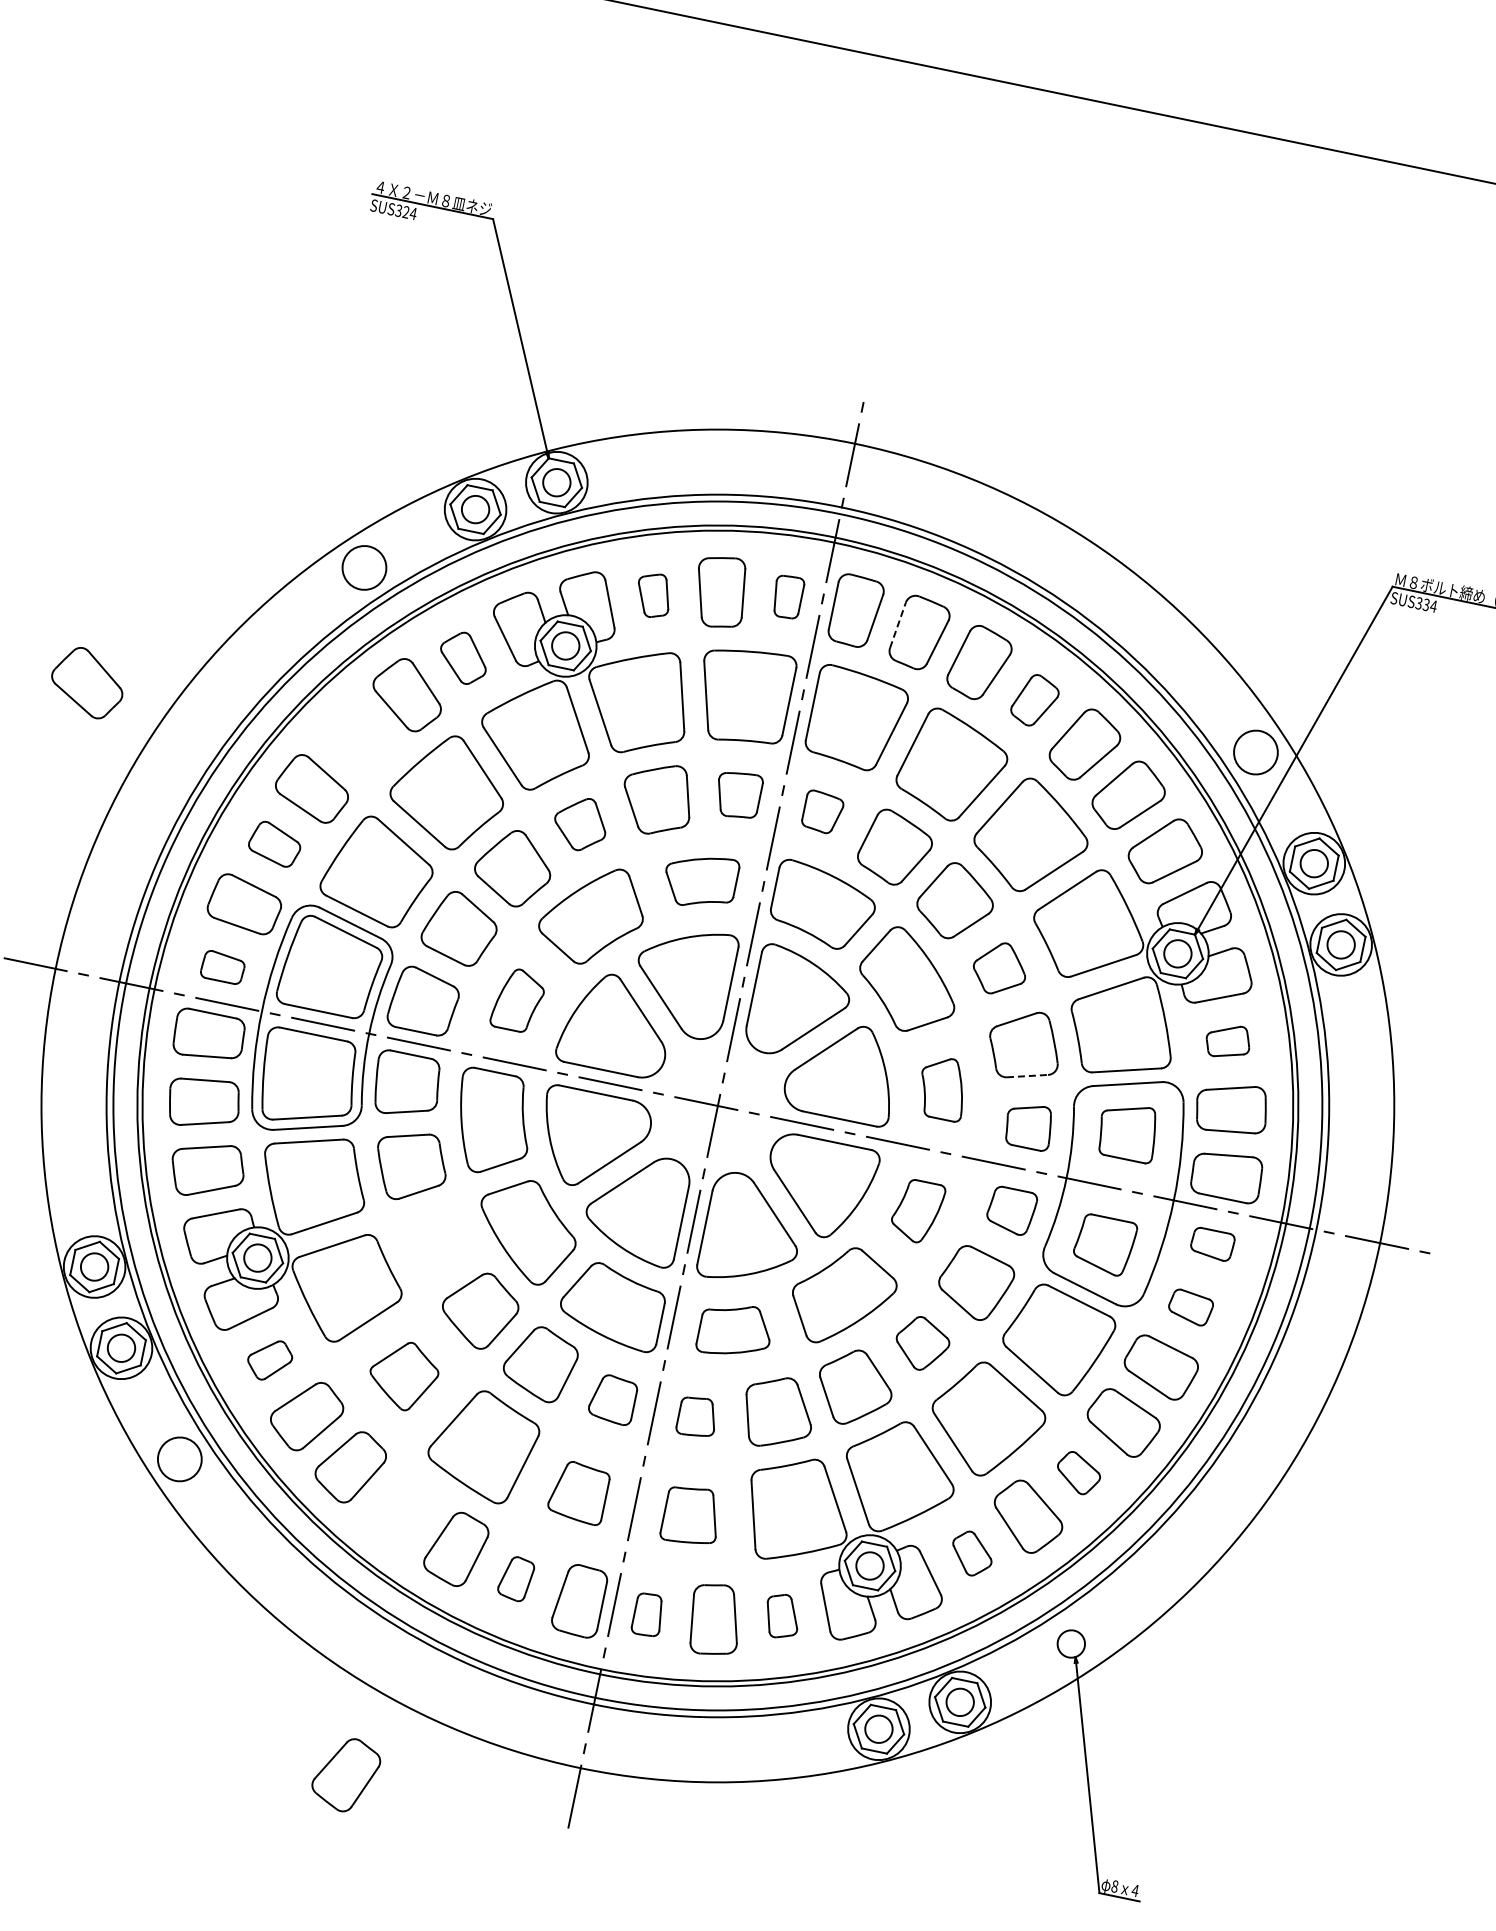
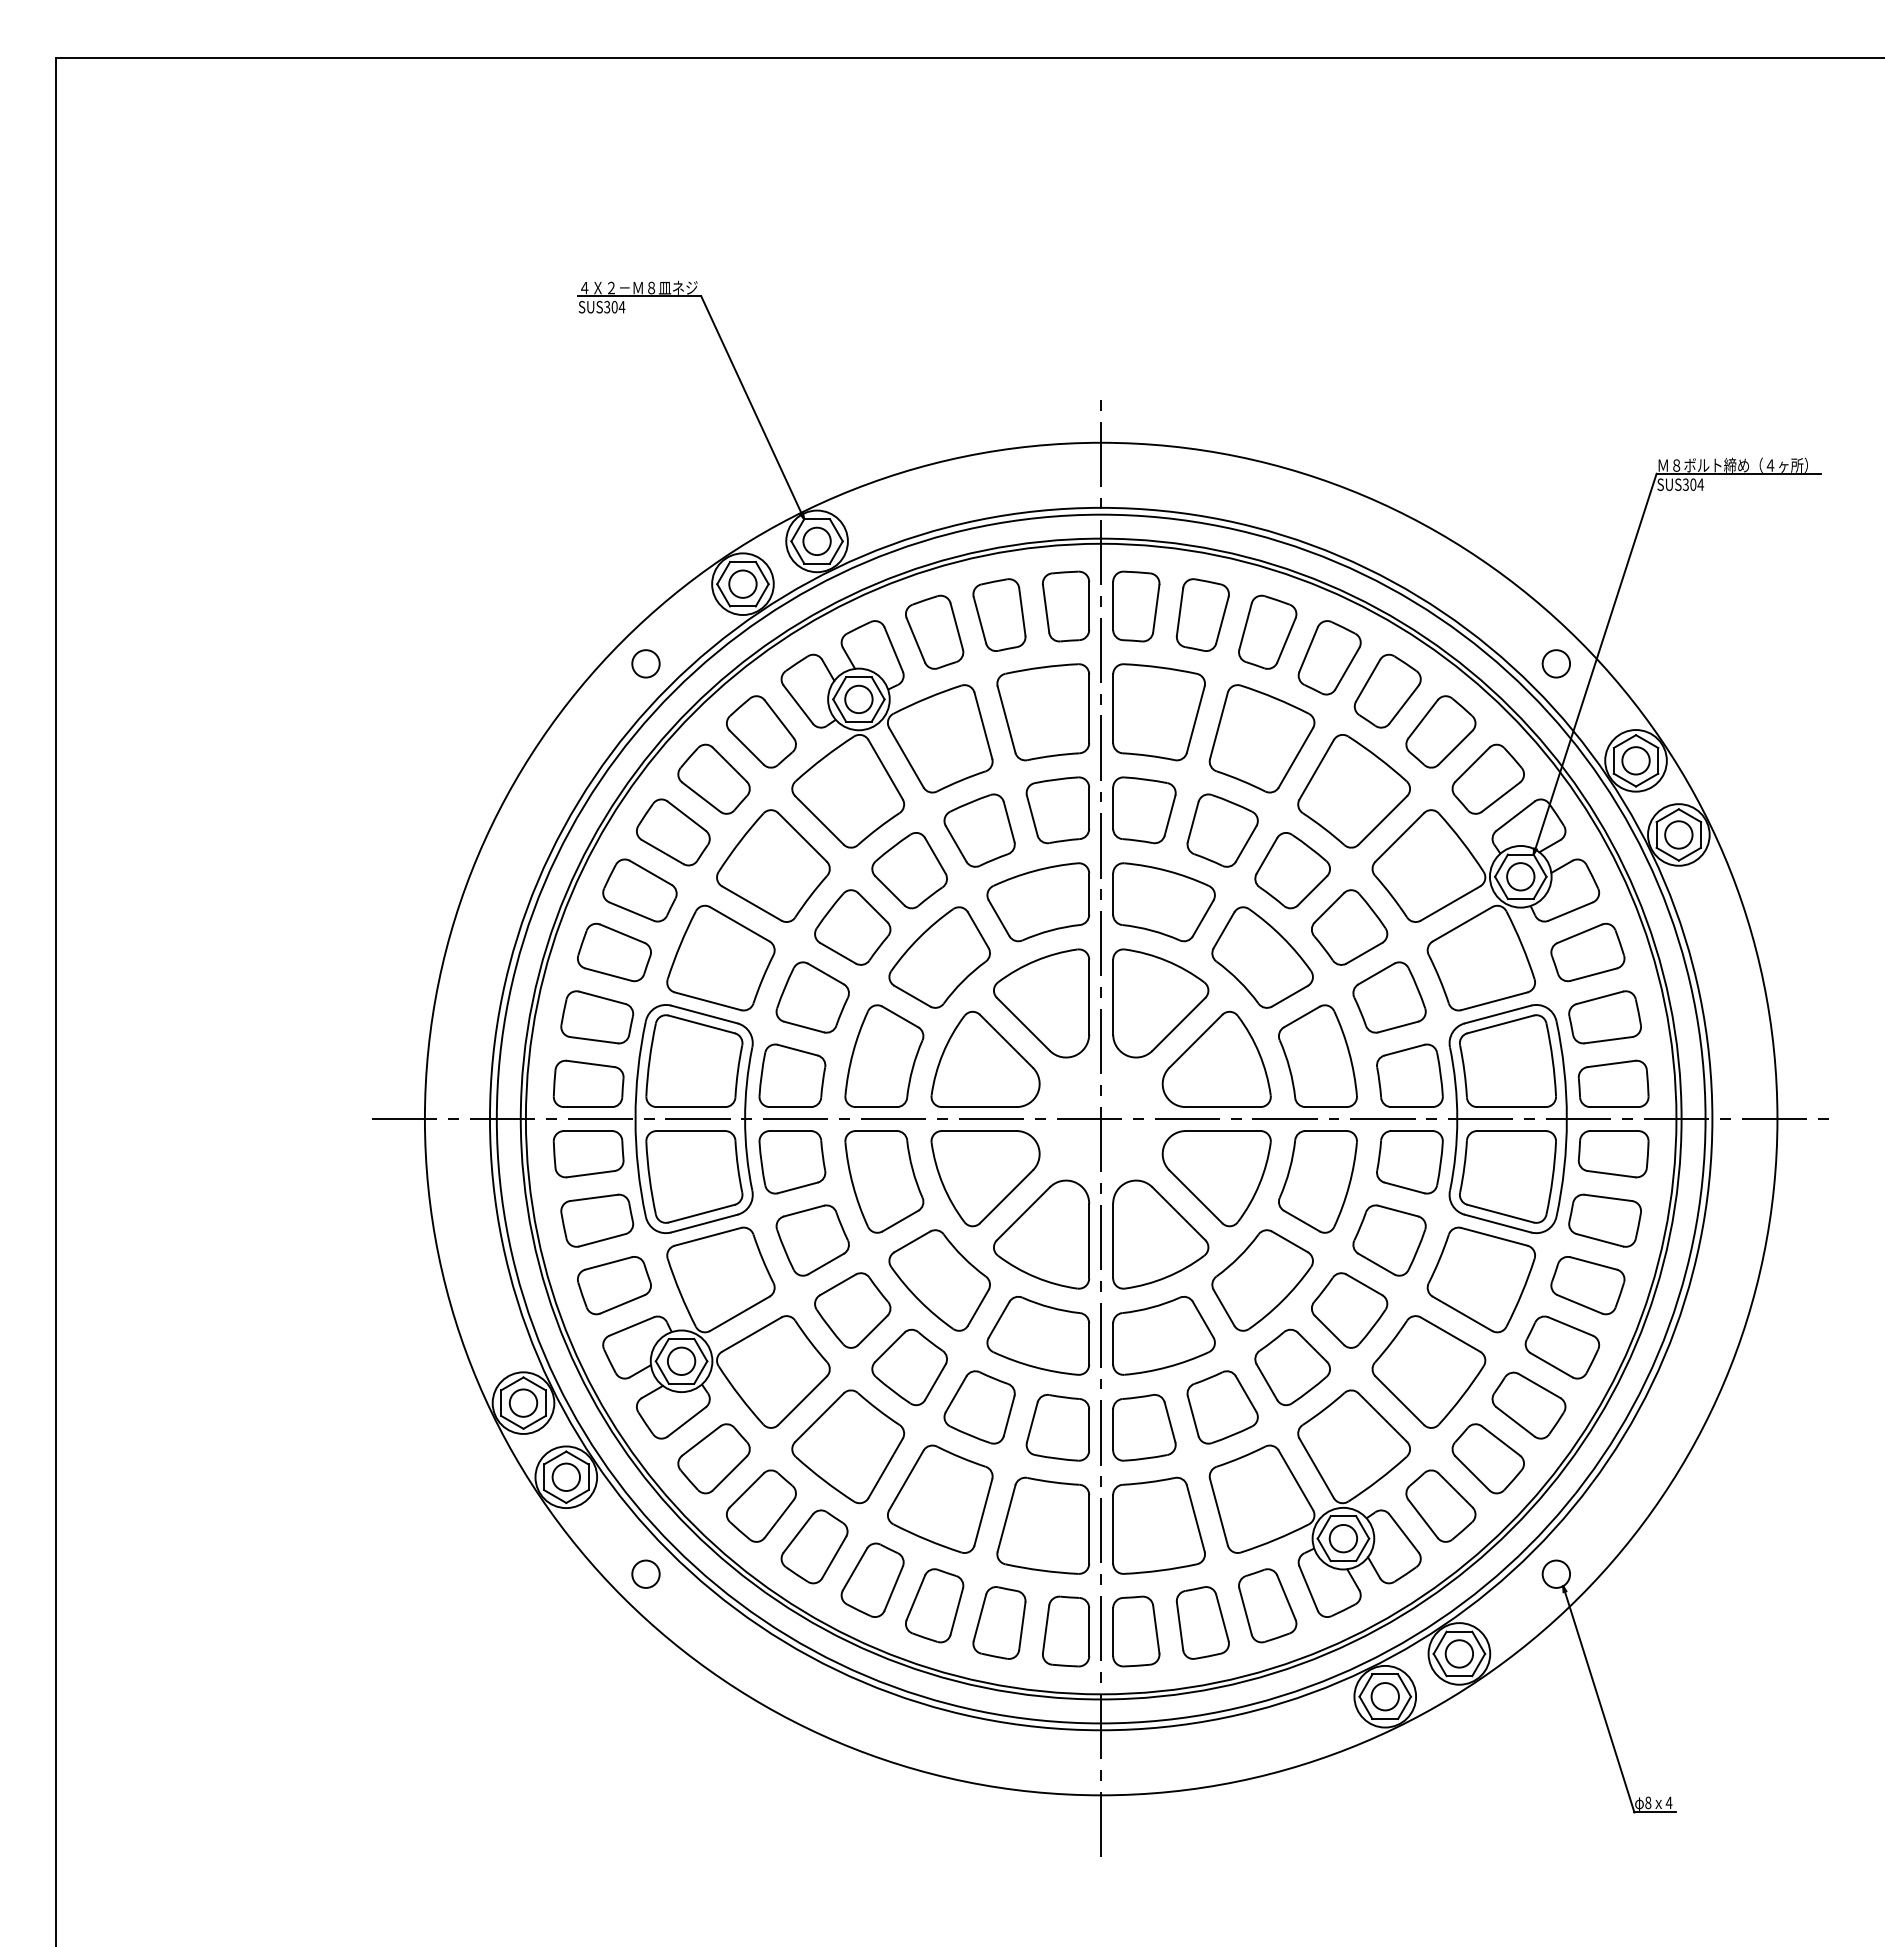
text: (405, 212) -> (614, 307), SUS324 -> SUS304
circle: (364, 567) -> (645, 663), size x0.62
part: (653, 594) -> (934, 631), size x1.67
part: (787, 597) -> (1066, 606), size x1.67
text: (1426, 604) -> (1693, 484), SUS334 -> SUS304
line: (898, 625) -> (1180, 611), dashed -> solid
part: (463, 657) -> (761, 731), size x1.43
part: (87, 682) -> (673, 832), moved
part: (1035, 700) -> (1329, 657), size x1.43
circle: (1256, 752) -> (1556, 663), size x0.62
part: (737, 794) -> (1057, 810), size x1.43
part: (822, 812) -> (1144, 810), size x1.67
part: (580, 823) -> (909, 870), size x1.43
part: (275, 844) -> (614, 952), size x1.43
part: (700, 881) -> (1038, 902), size x1.43
part: (223, 967) -> (588, 1083), size x1.67
part: (999, 968) -> (1349, 927), size x1.43
part: (518, 999) -> (884, 1055), size x1.67
part: (1227, 1041) -> (1587, 952), size x1.67
line: (1027, 1076) -> (1398, 1027), dashed -> solid
part: (942, 1087) -> (1317, 1055), size x1.67
part: (1028, 1125) -> (1409, 1075), size x1.43
part: (1127, 1131) -> (1507, 1060), size x1.67
part: (917, 1210) -> (1317, 1181), size x1.67
part: (1011, 1211) -> (1409, 1162), size x1.43
part: (435, 1243) -> (852, 1310), added
part: (1104, 1244) -> (1507, 1176), size x1.67
part: (1212, 1244) -> (1613, 1154), size x1.67
part: (1190, 1307) -> (1604, 1220), size x1.67
part: (735, 1330) -> (1163, 1335), size x1.43
part: (922, 1343) -> (1349, 1310), size x1.43
part: (269, 1359) -> (713, 1458), size x1.67
part: (404, 1375) -> (848, 1446), size x1.67
part: (612, 1399) -> (1057, 1427), size x1.43
part: (697, 1416) -> (1144, 1427), size x1.67
circle: (179, 1458) -> (645, 1573), size x0.62
part: (1078, 1473) -> (1528, 1405), size x1.67
part: (578, 1492) -> (1043, 1525), size x1.67
part: (691, 1515) -> (1158, 1525), size x1.67
part: (971, 1553) -> (1440, 1505), size x1.67
part: (516, 1578) -> (999, 1622), size x1.67
part: (648, 1614) -> (1136, 1631), size x1.67
part: (782, 1616) -> (1267, 1605), size x1.67
part: (346, 1773) -> (872, 1579), moved

